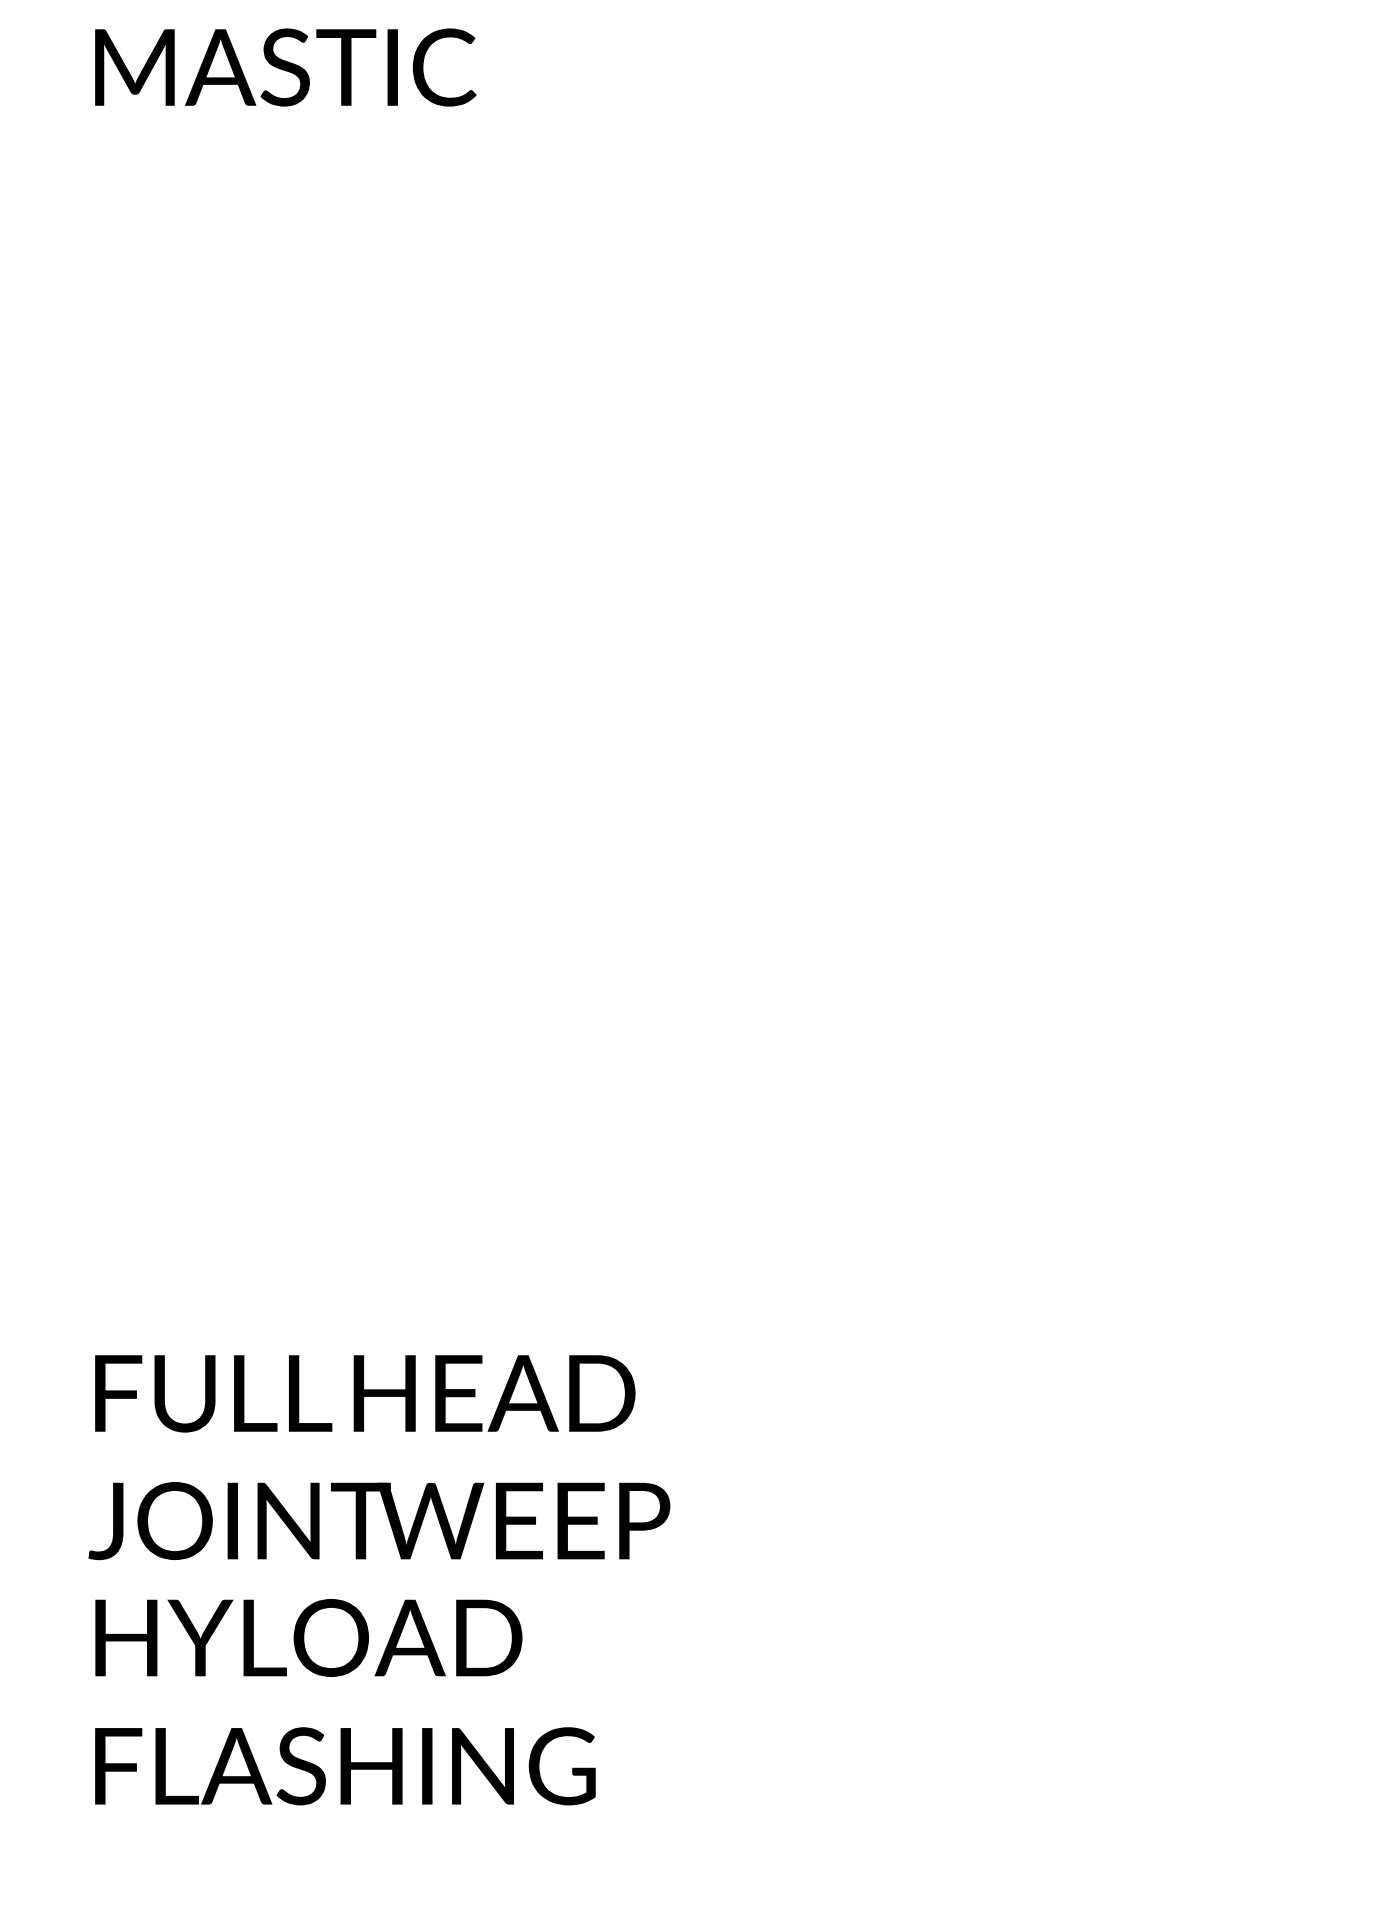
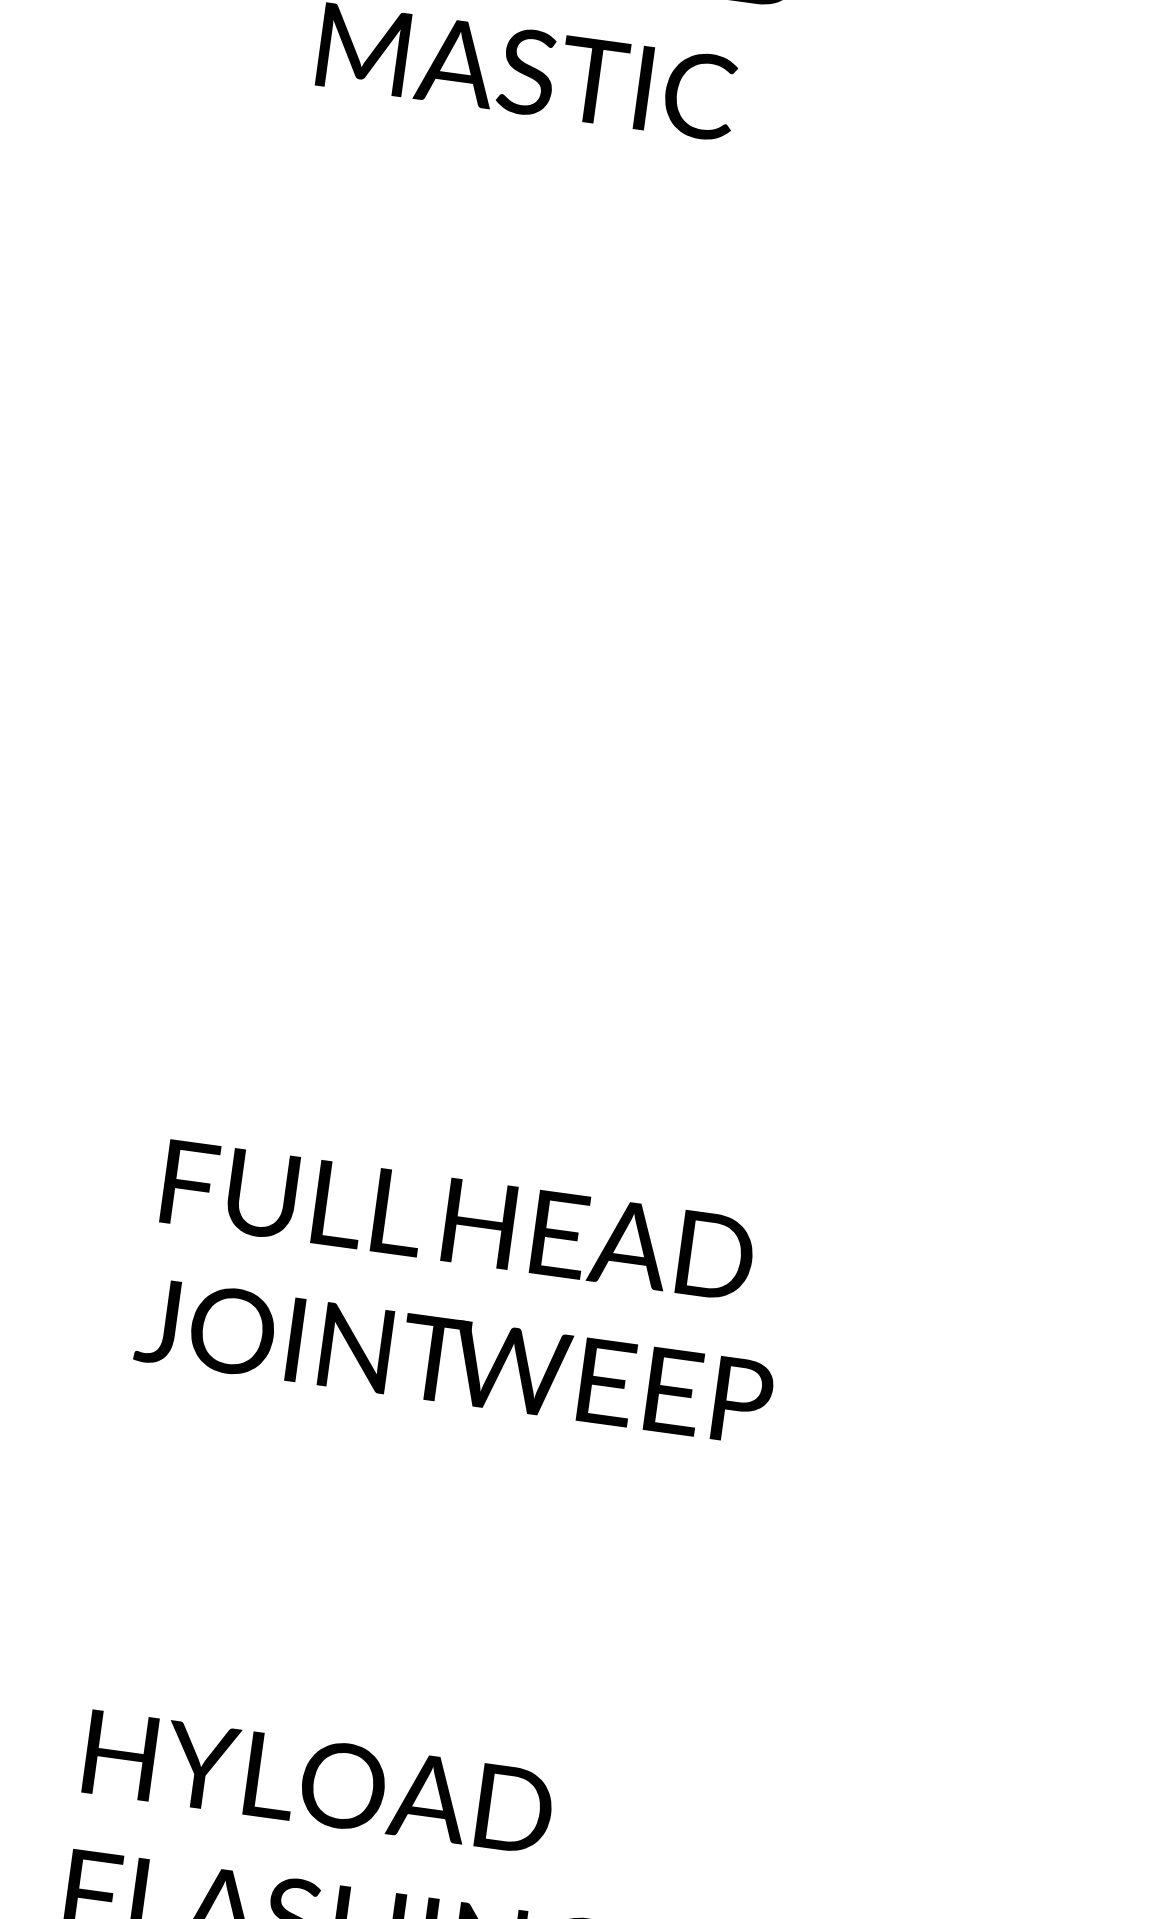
text: (379, 1457) -> (464, 1292), moved

